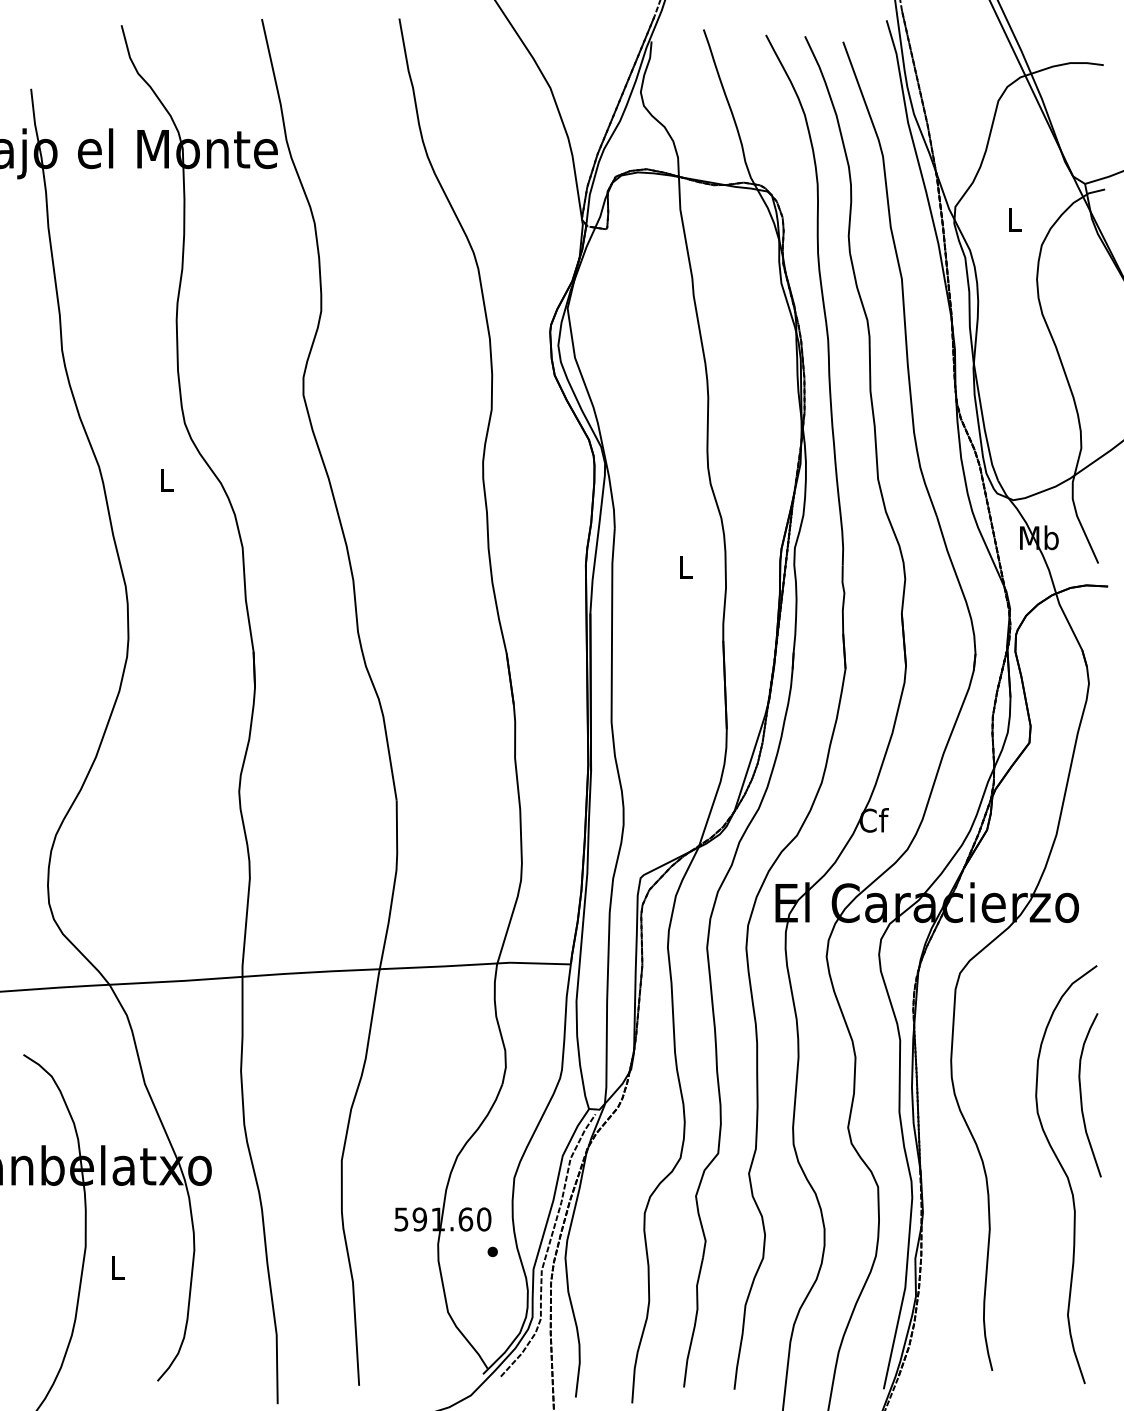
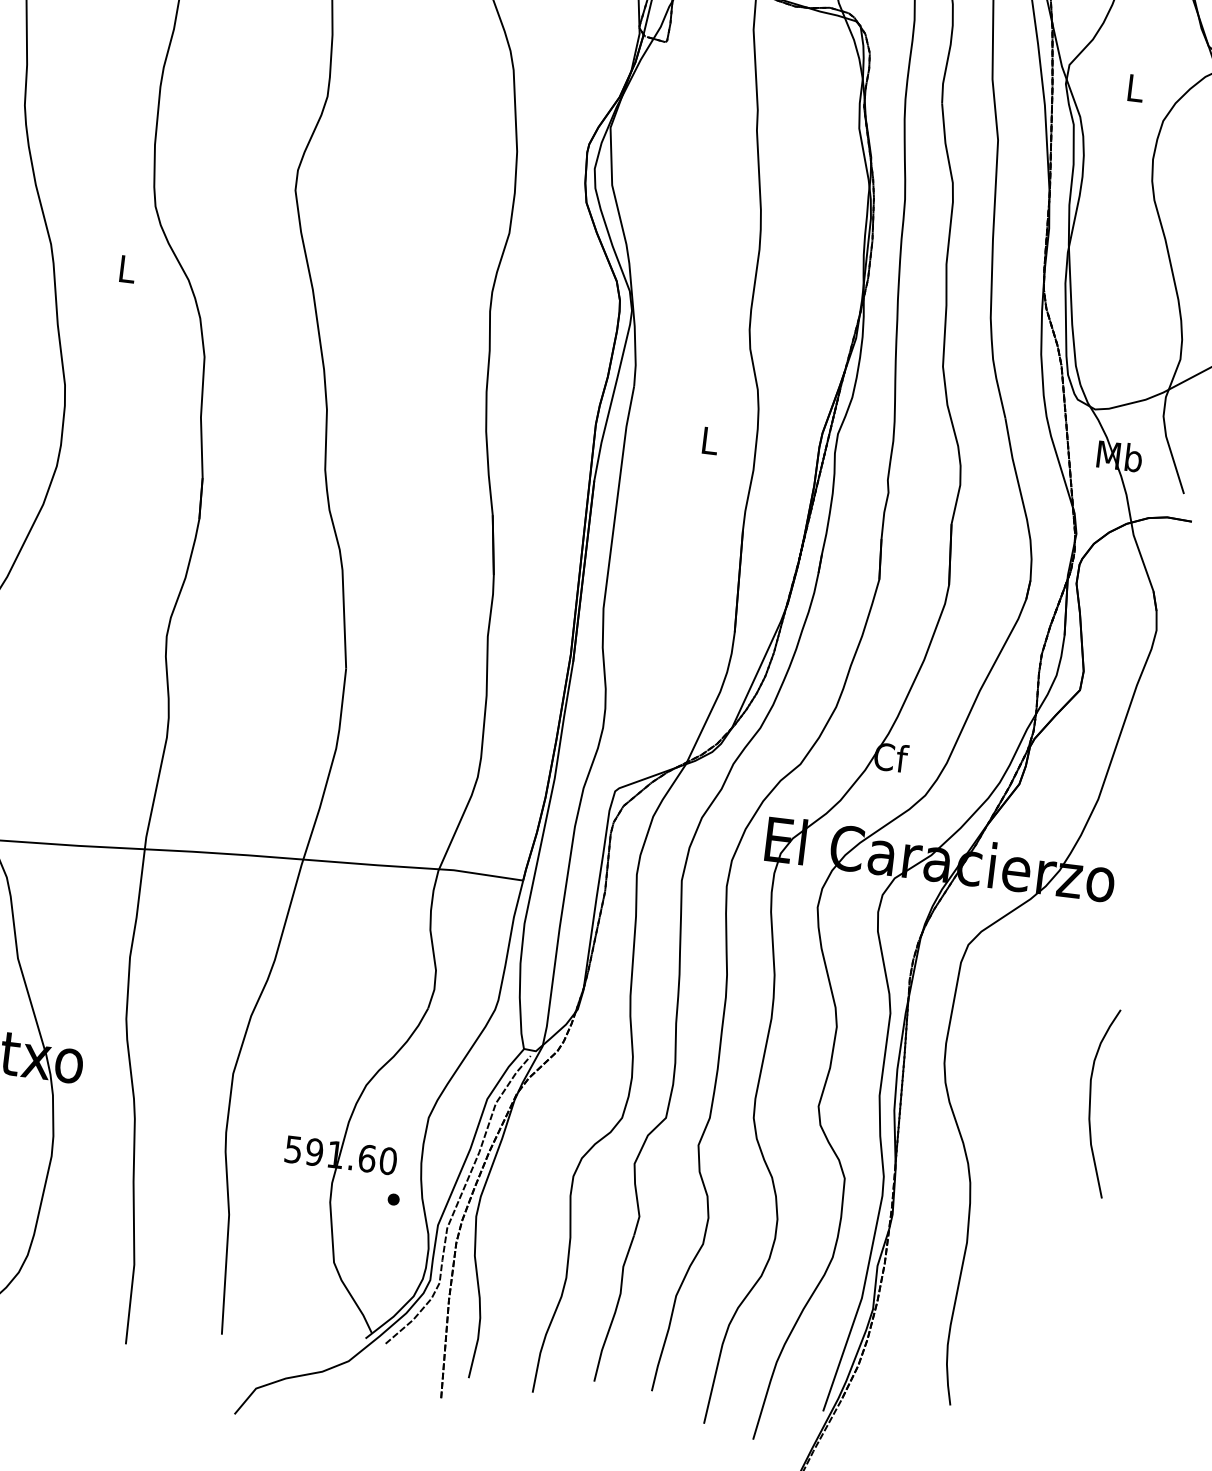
curve: (1066, 1174) -> (1062, 1190), removed

